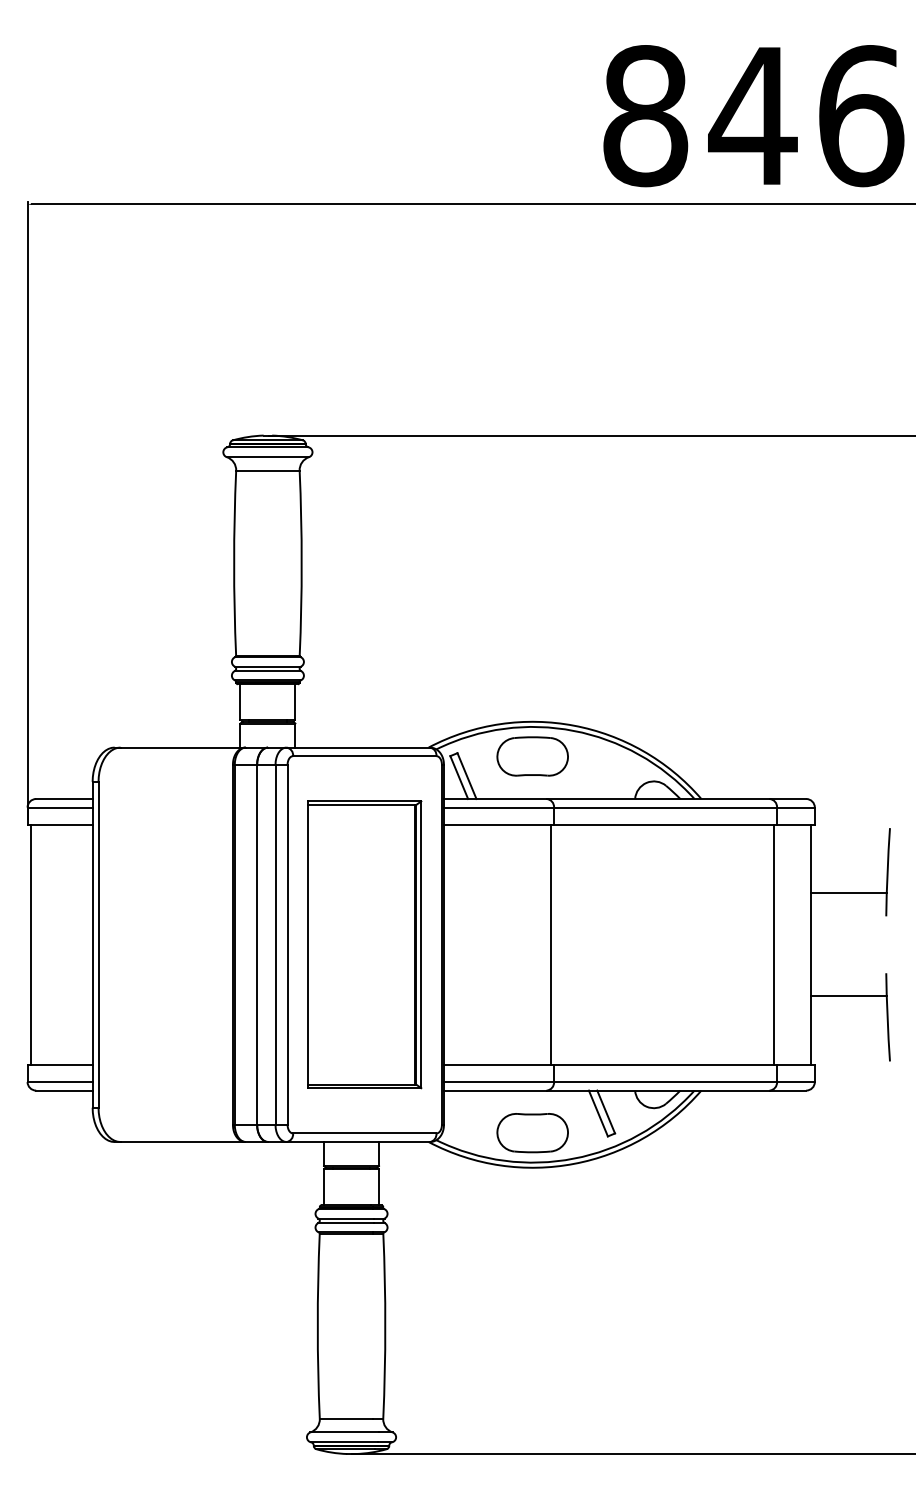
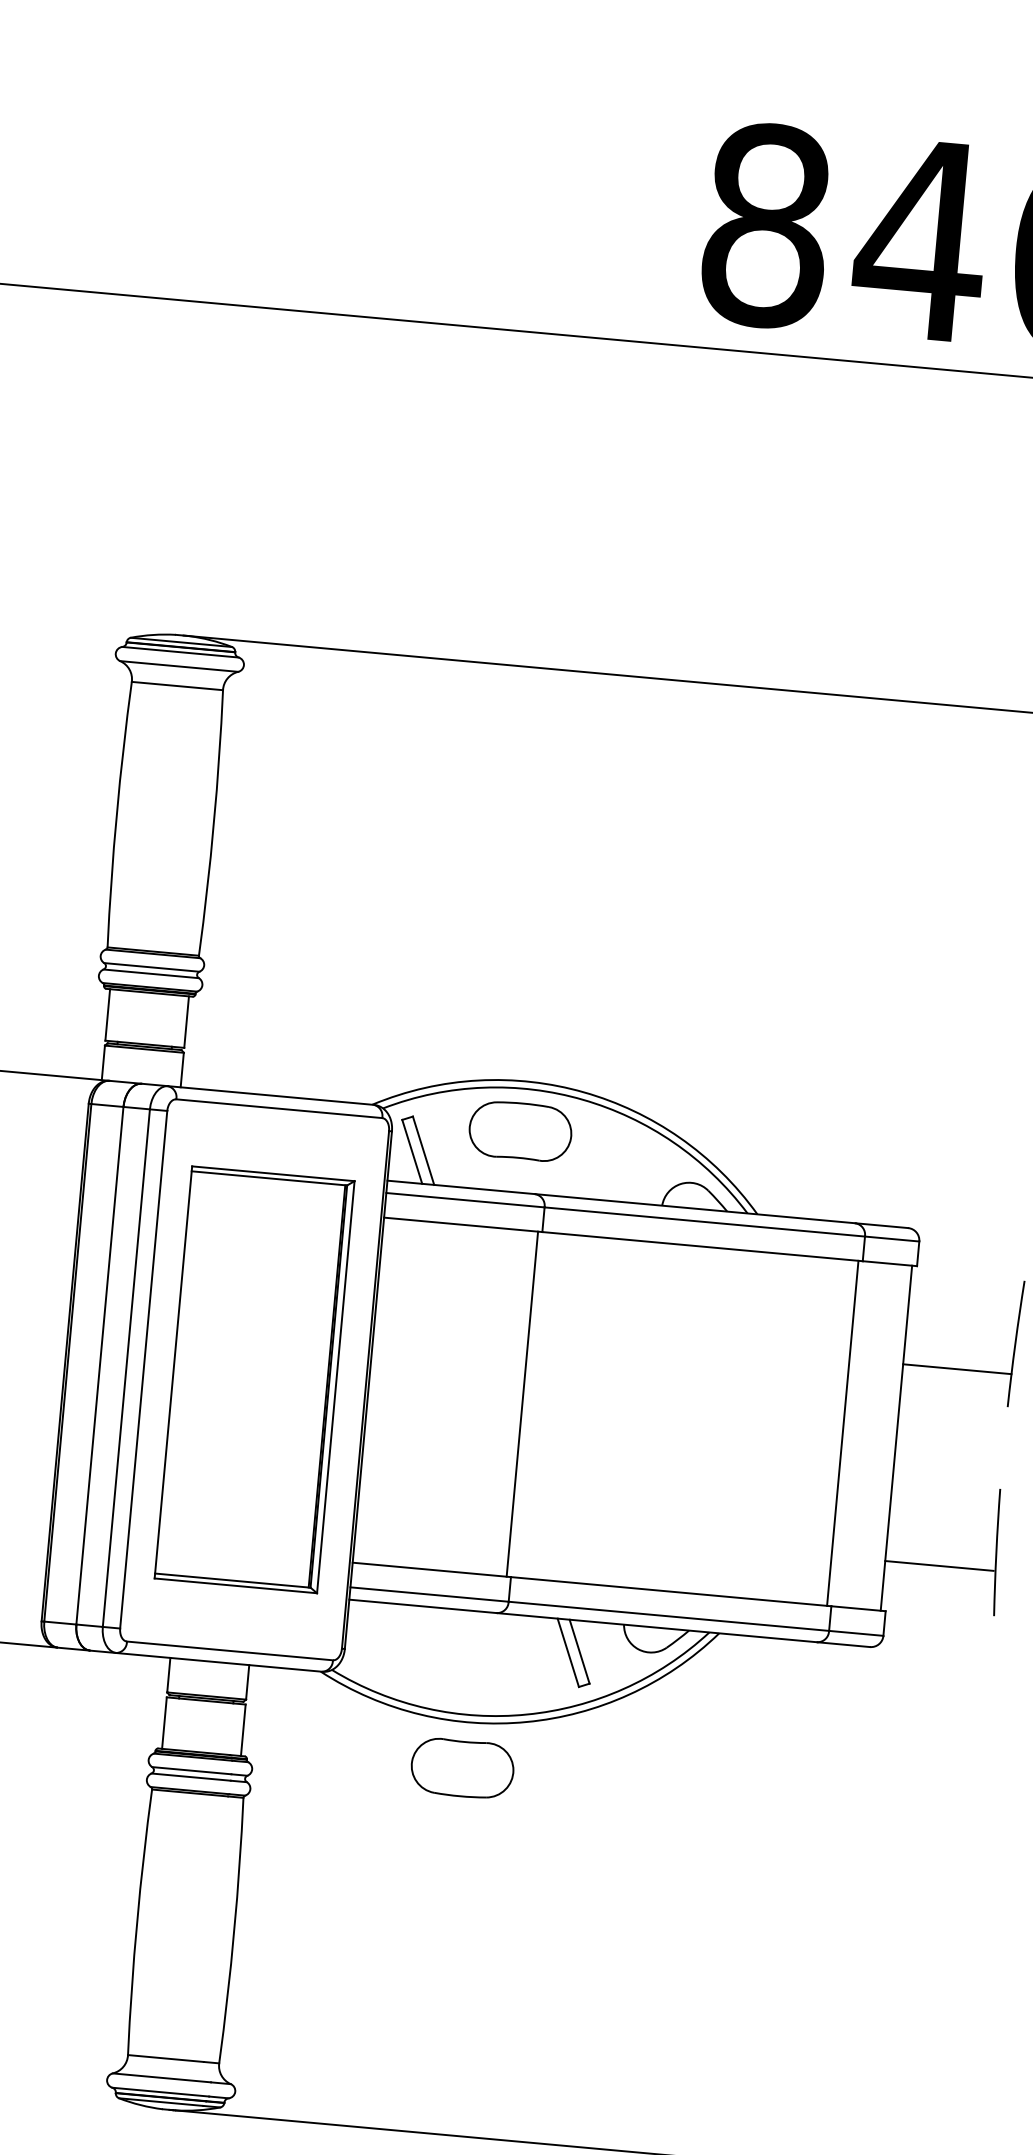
line: (848, 996) -> (938, 1566), moved
part: (532, 1133) -> (462, 1769), moved

